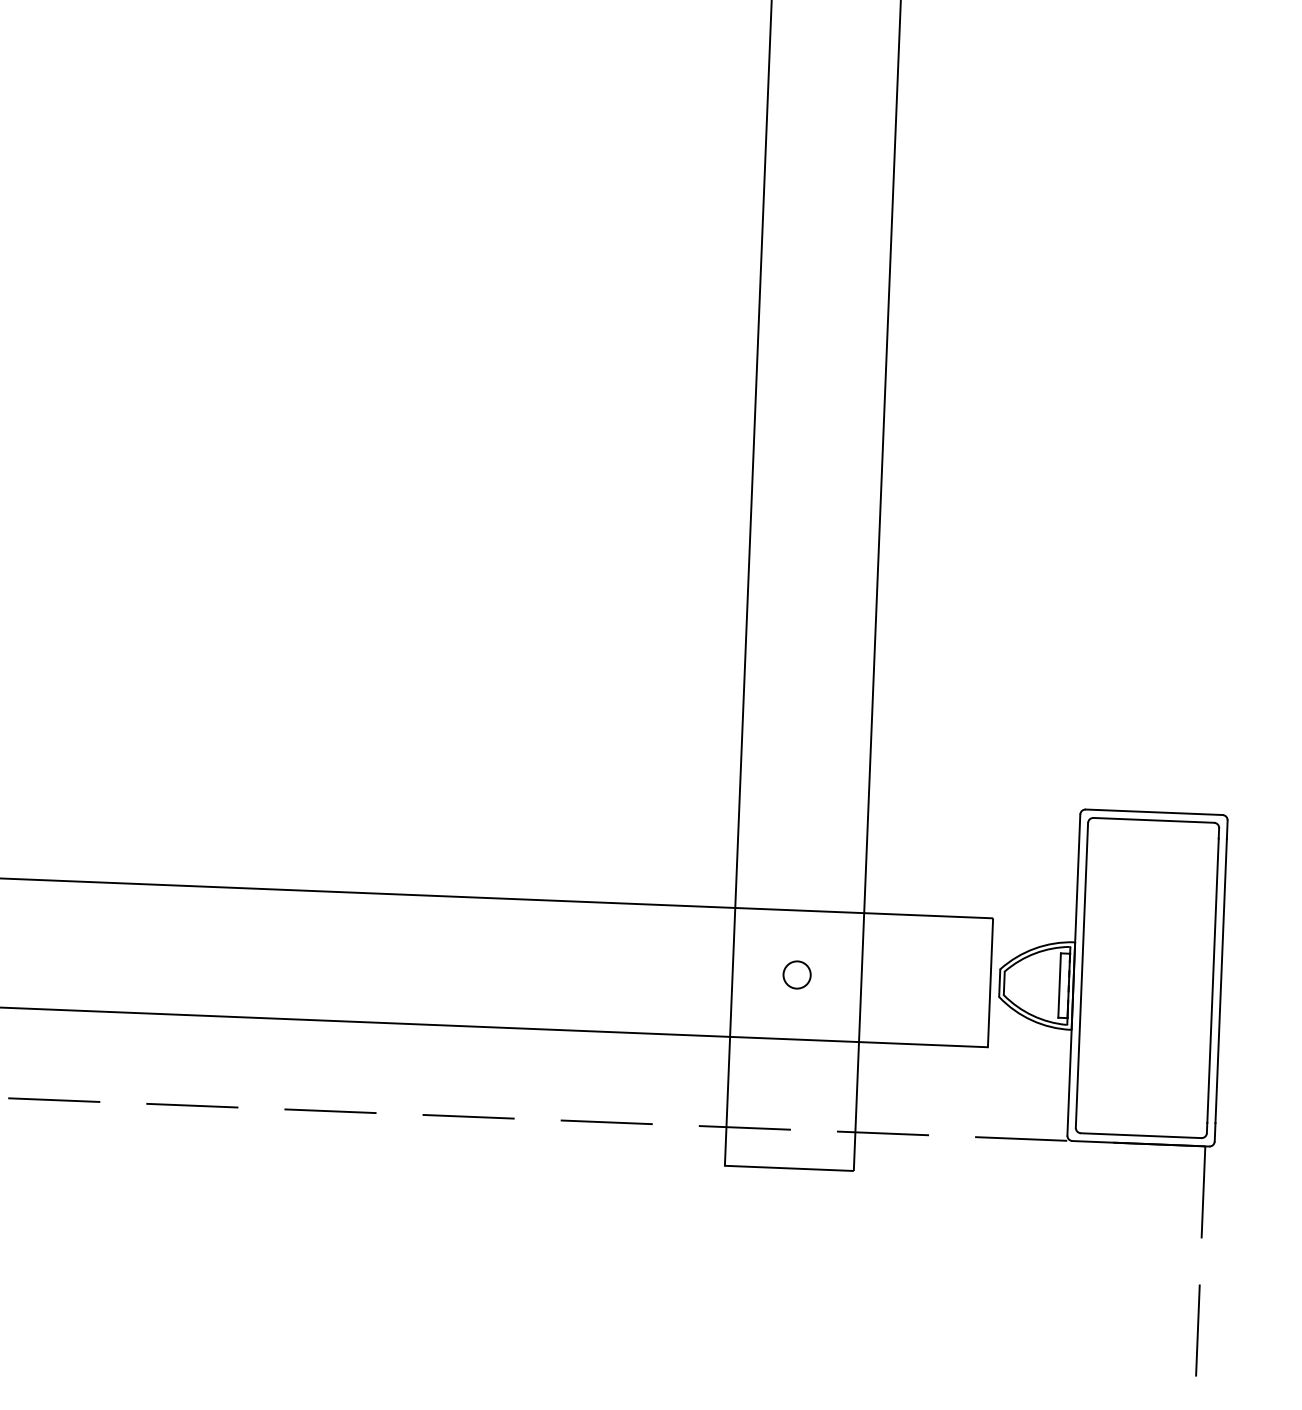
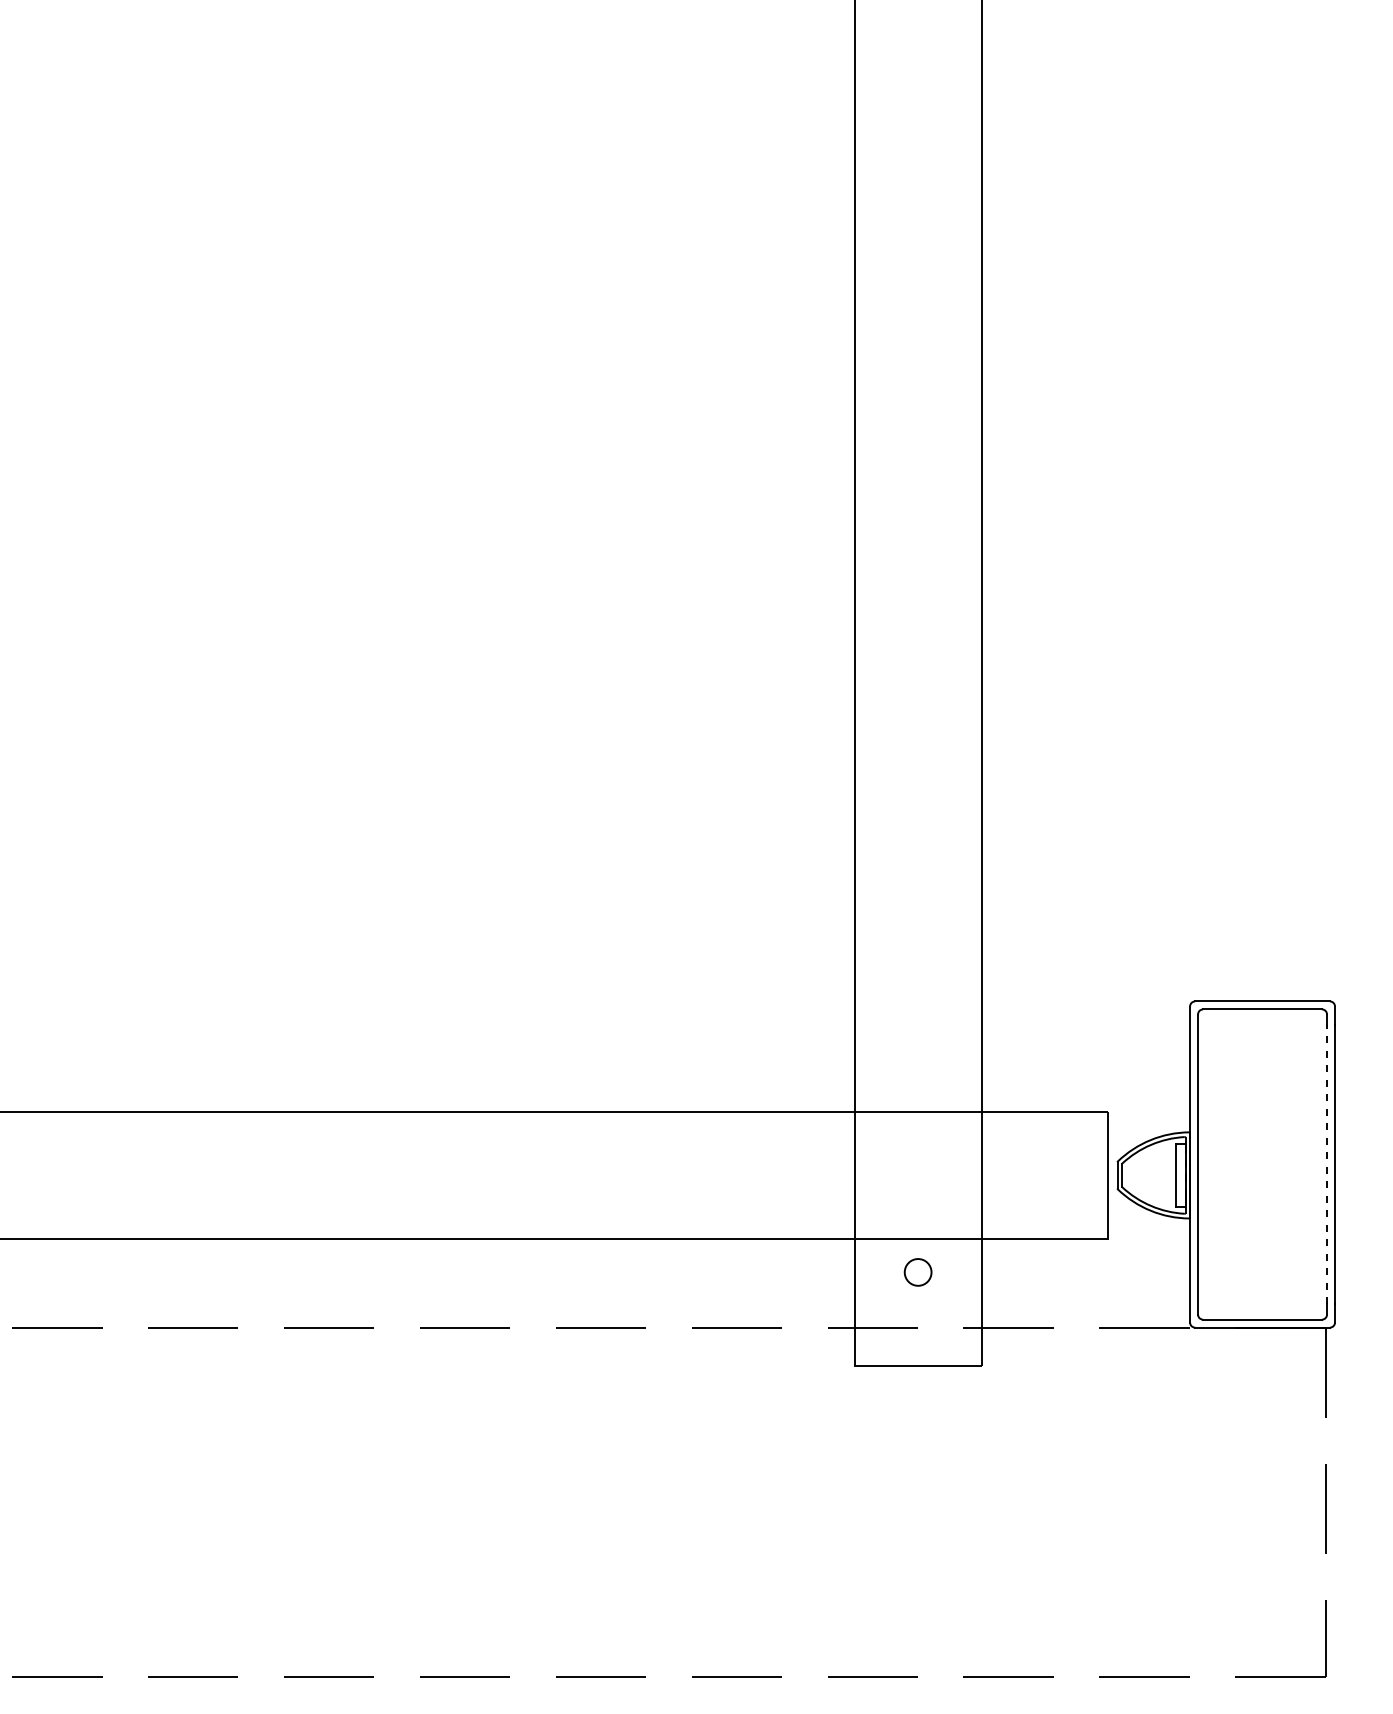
circle: (796, 975) -> (917, 1272), moved
line: (1213, 980) -> (1327, 1164), solid -> dashed

